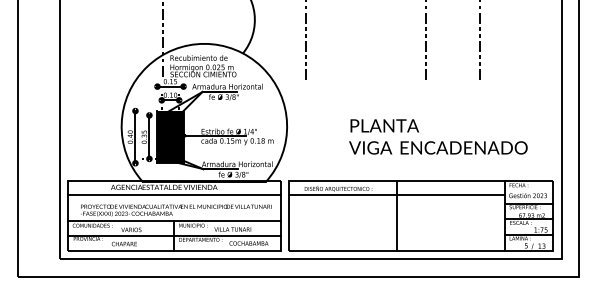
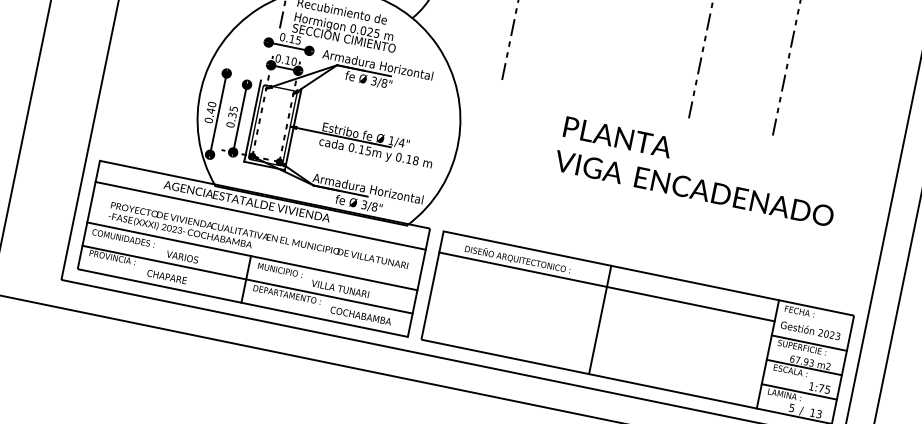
text: (438, 136) -> (698, 170), moved
fill: (170, 137) -> (272, 125), removed

